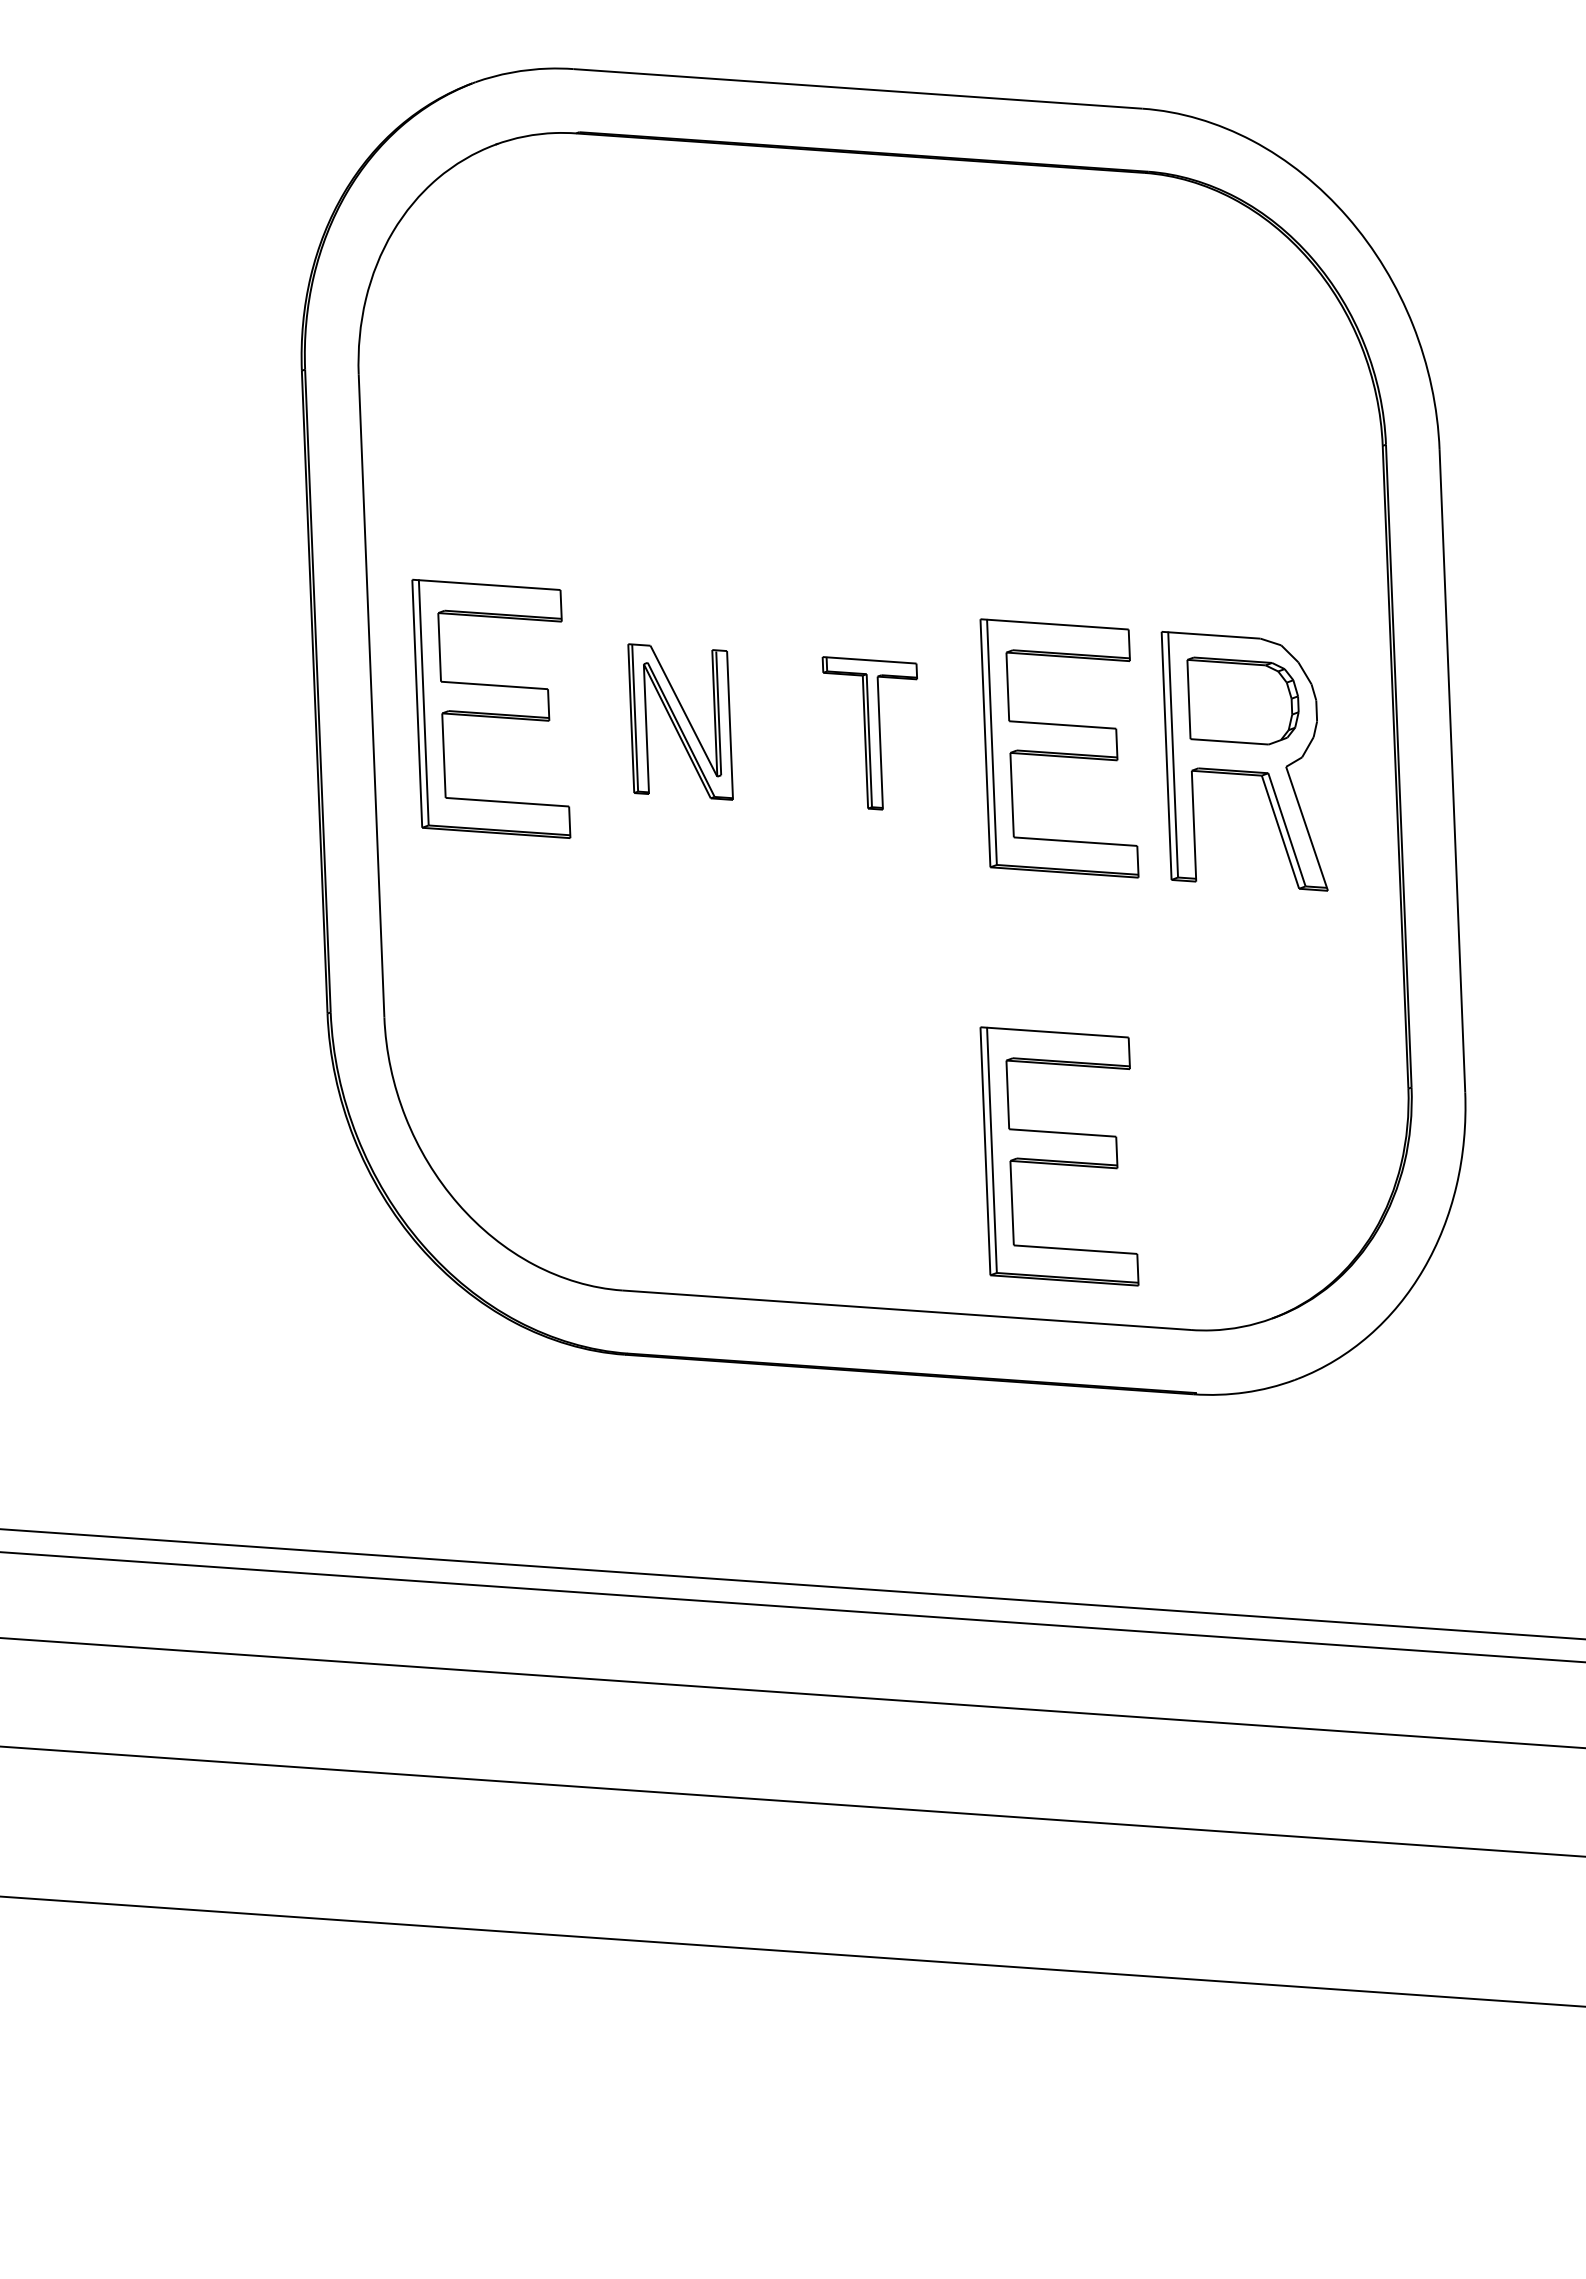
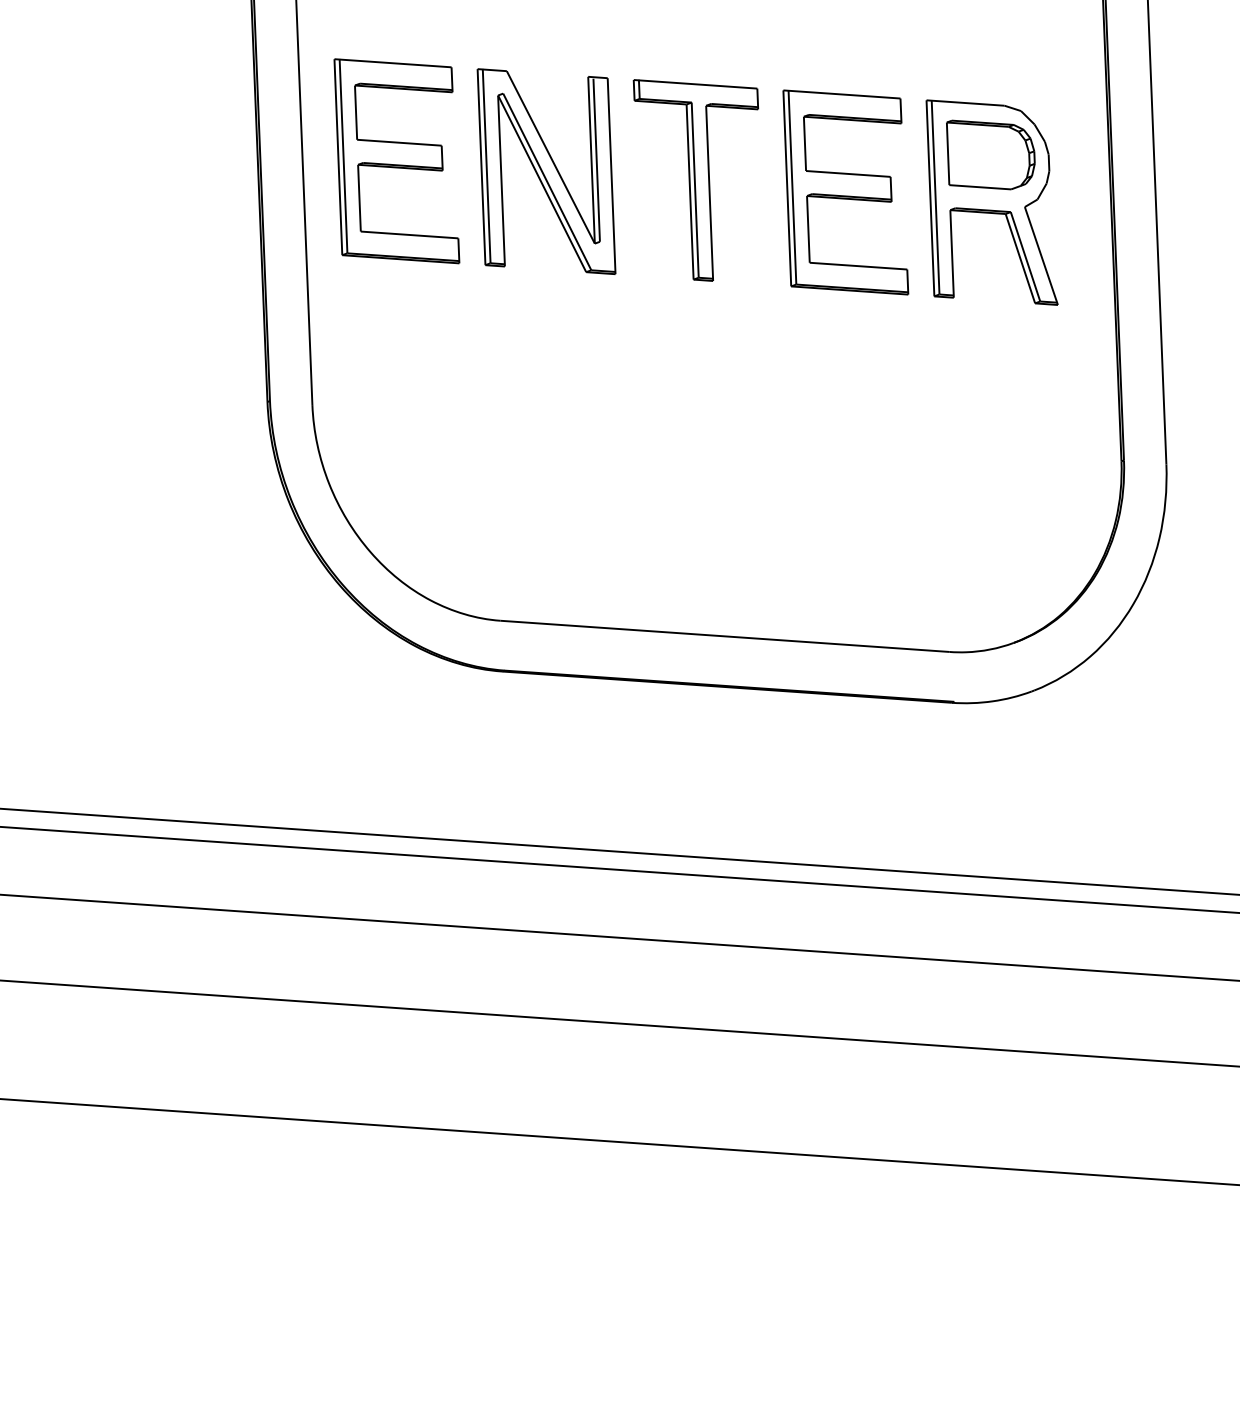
part: (680, 721) -> (546, 171), size x1.67
part: (869, 733) -> (695, 180), size x1.67
part: (1059, 1156) -> (845, 514), removed

